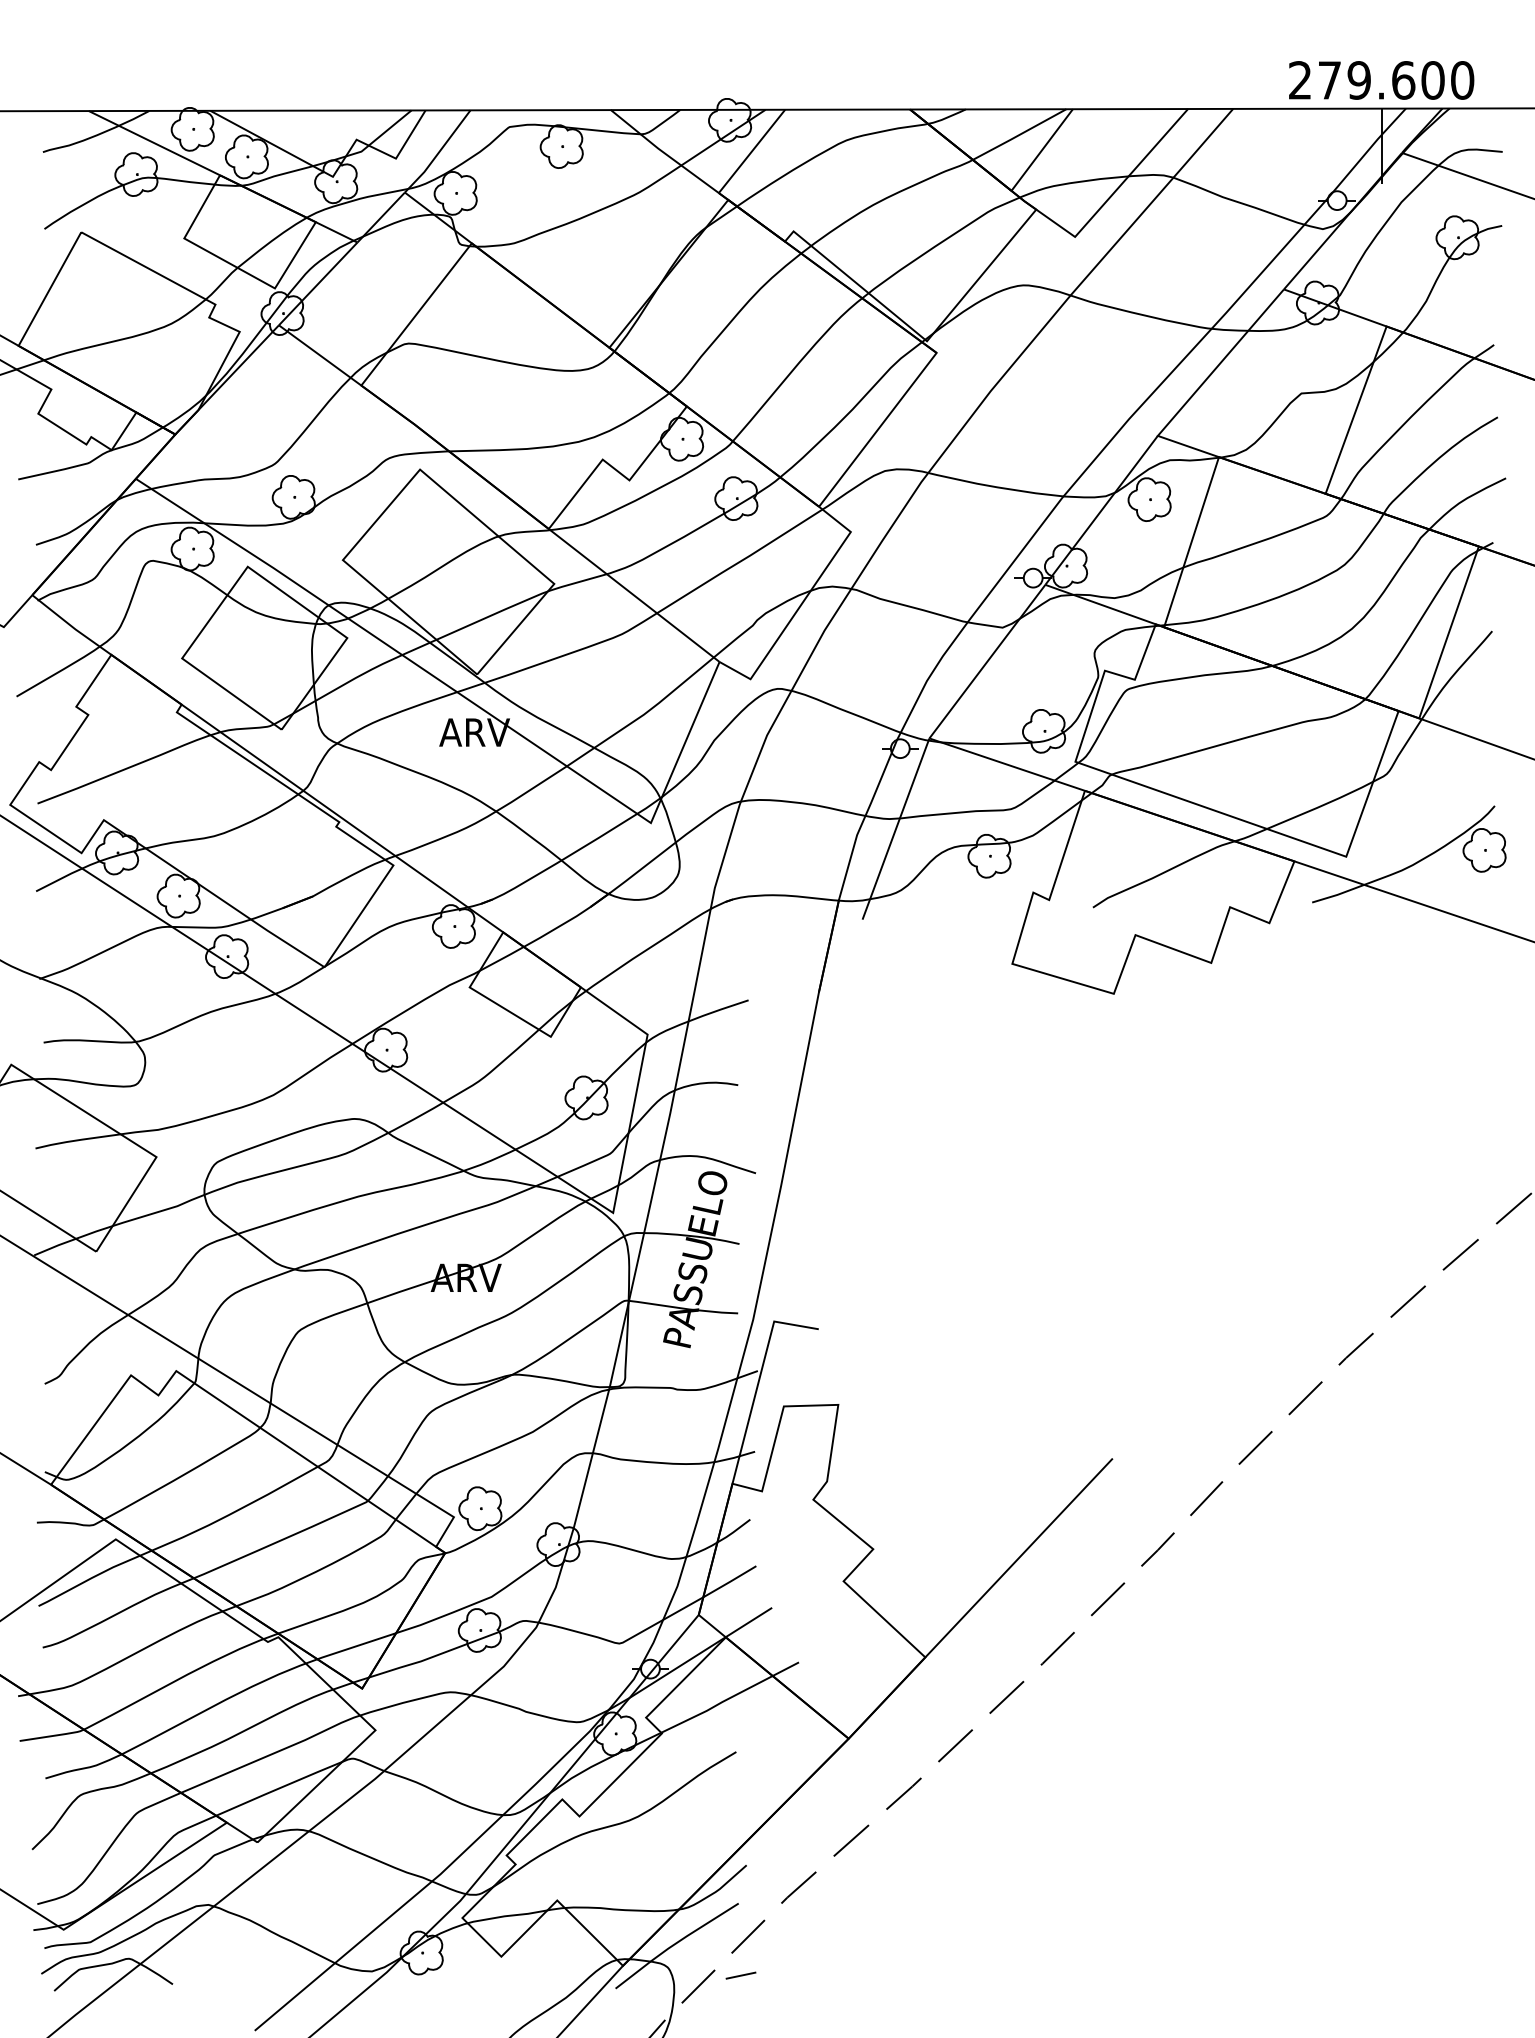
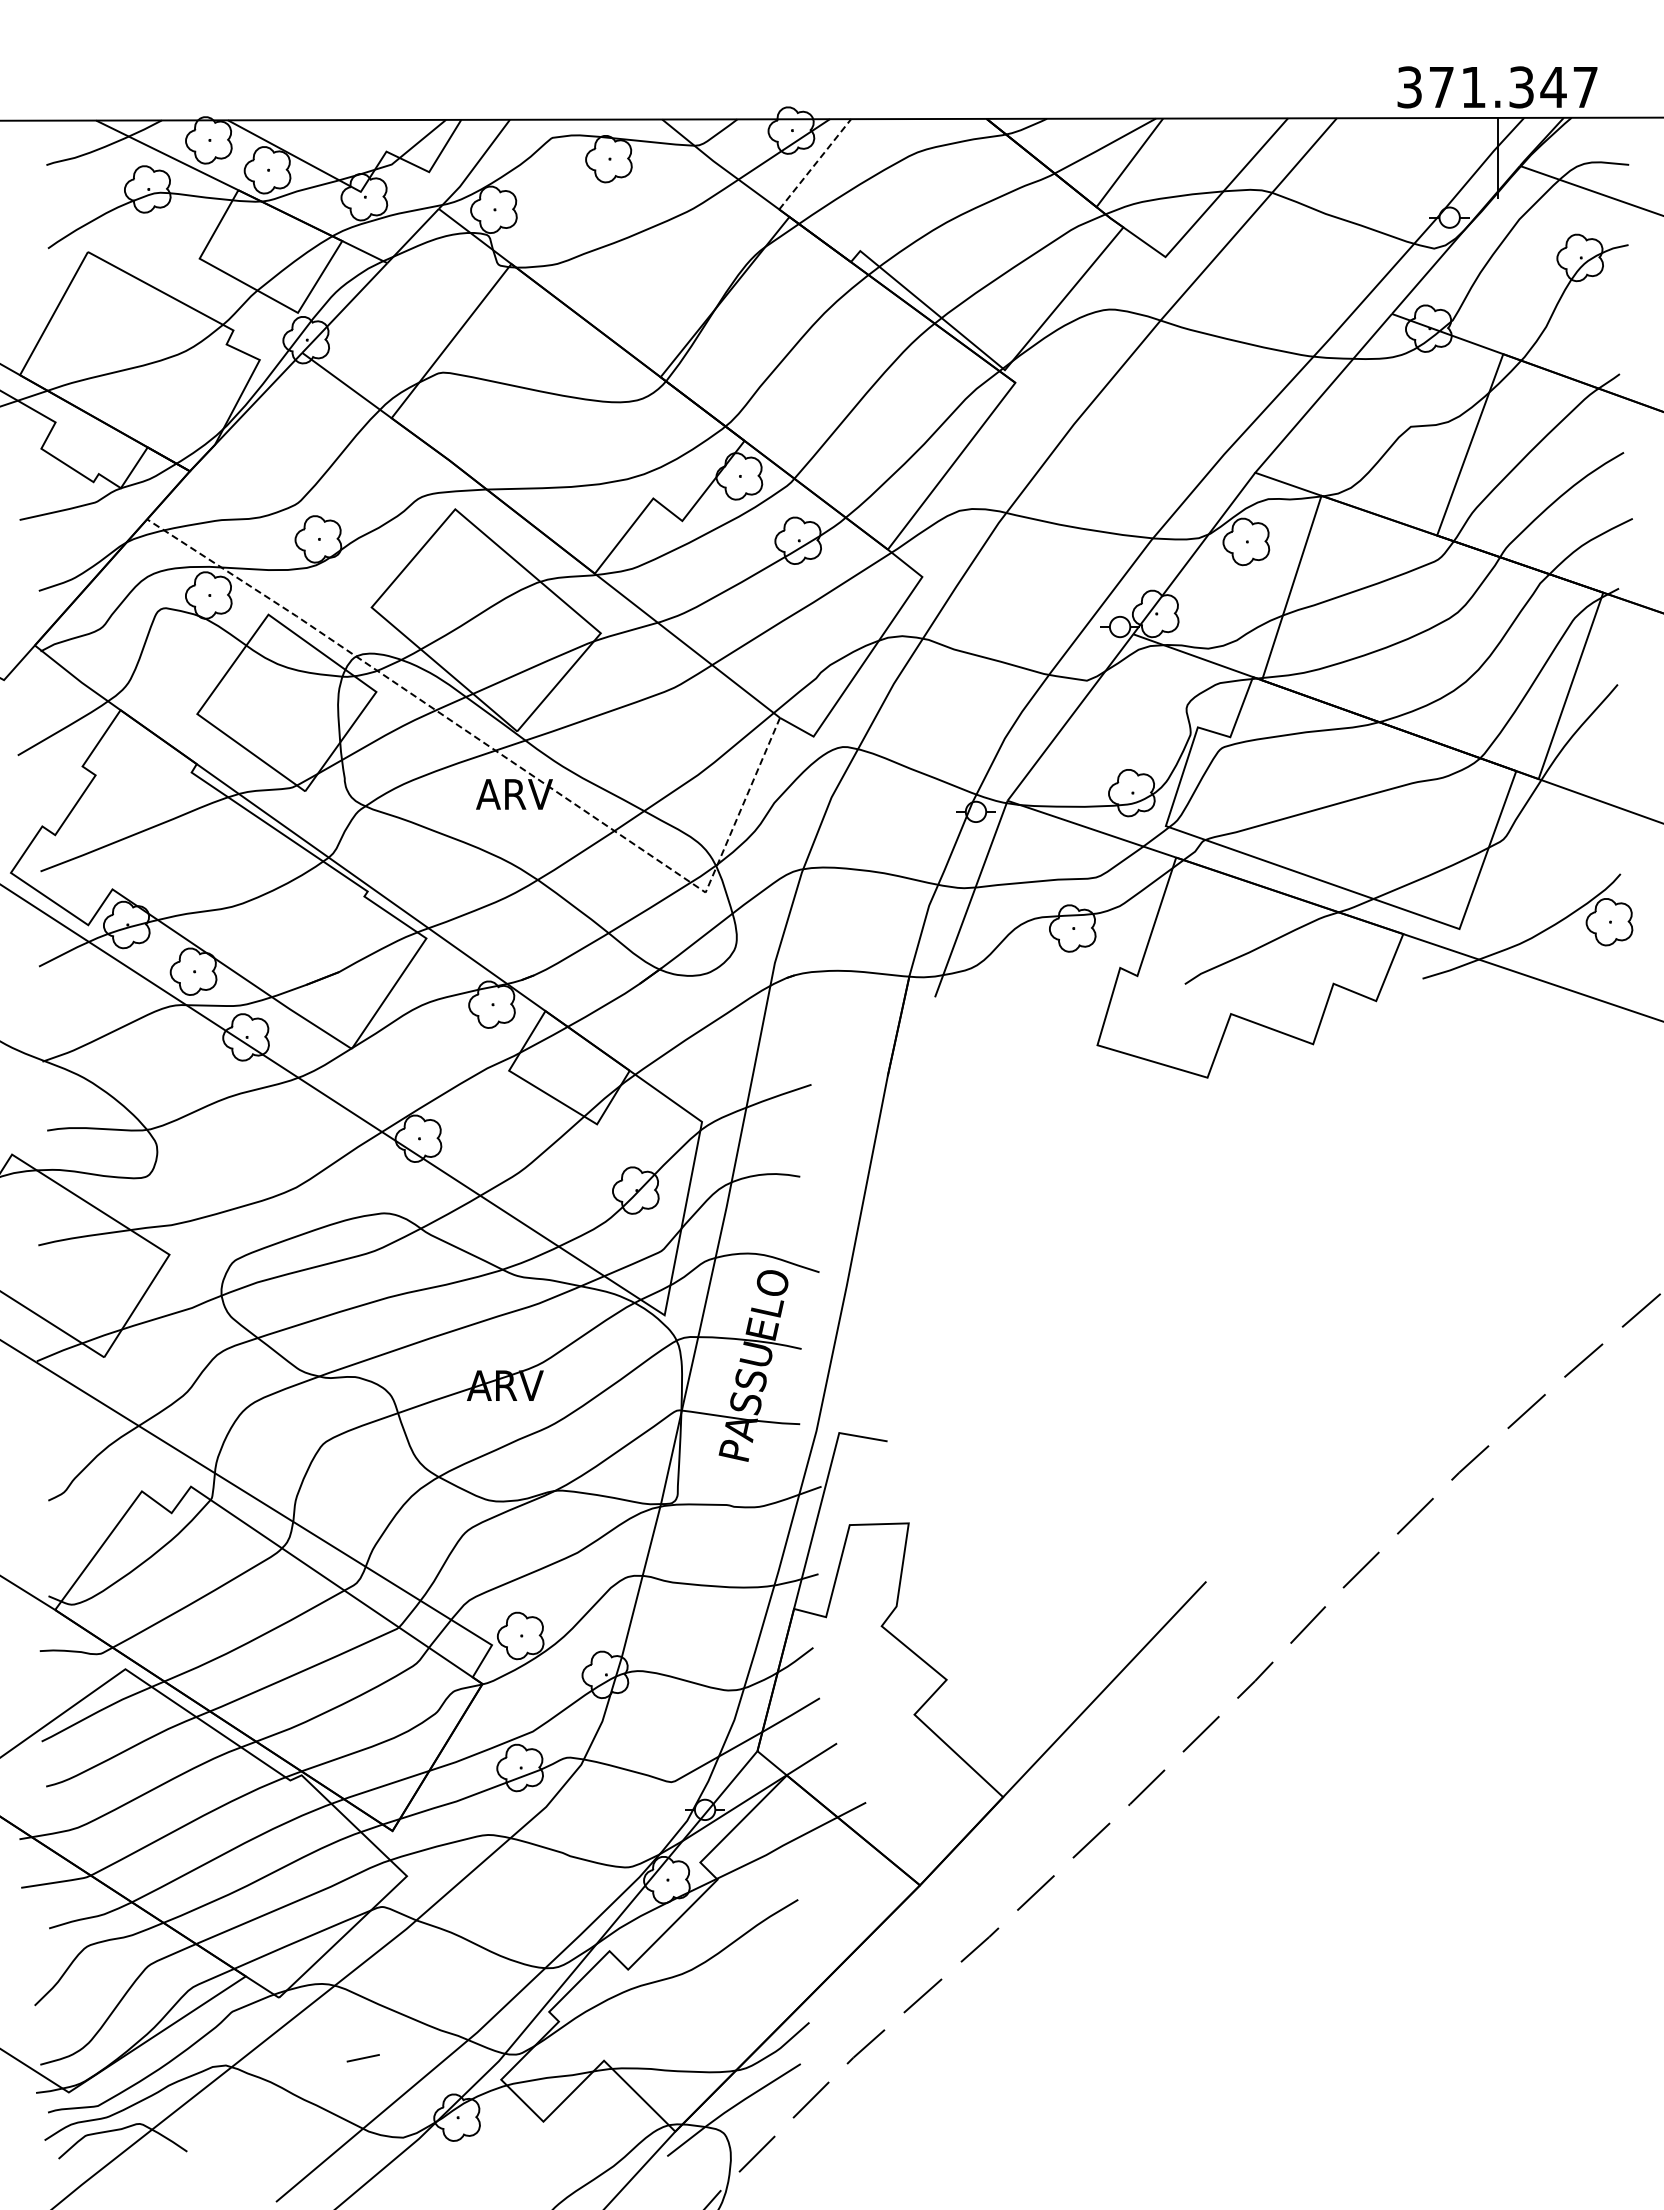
text: (1381, 80) -> (1497, 87), 279.600 -> 371.347
line: (752, 151) -> (815, 164), solid -> dashed
line: (466, 698) -> (505, 757), solid -> dashed
line: (740, 1975) -> (362, 2058), moved

